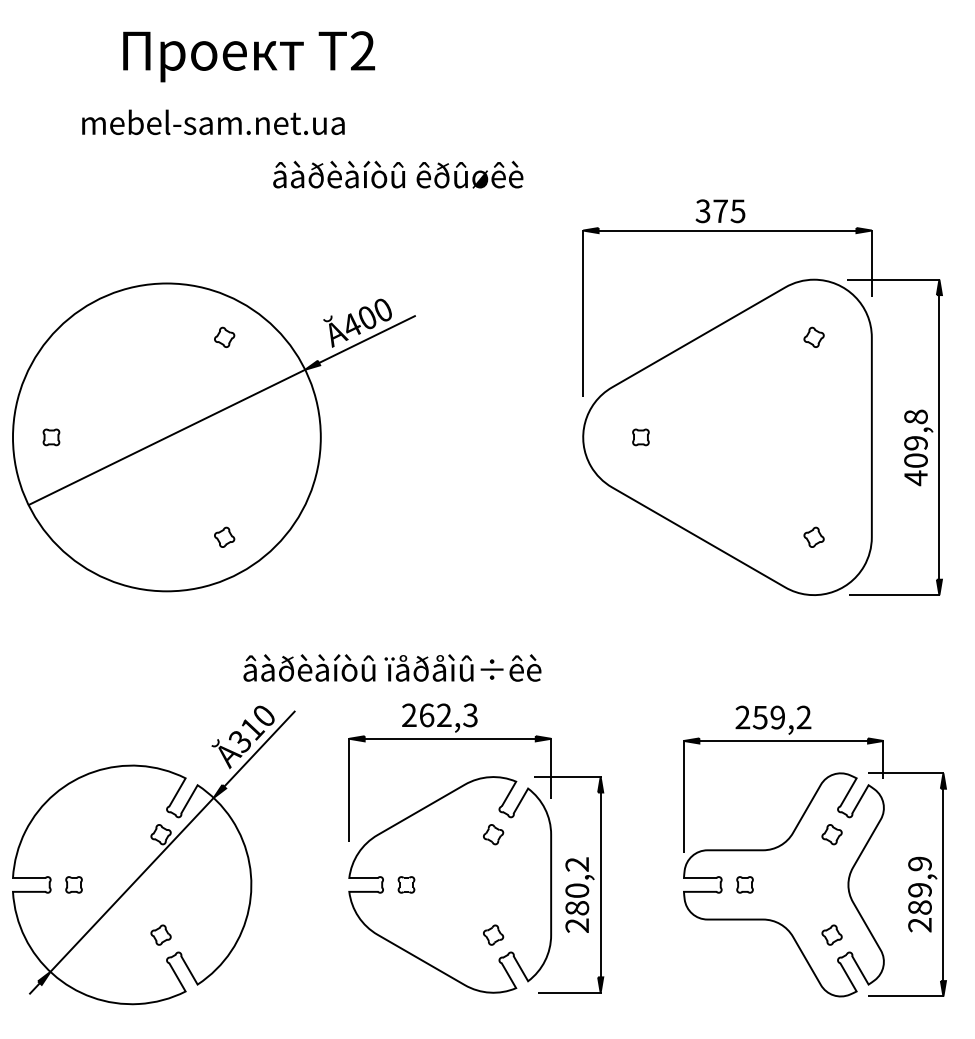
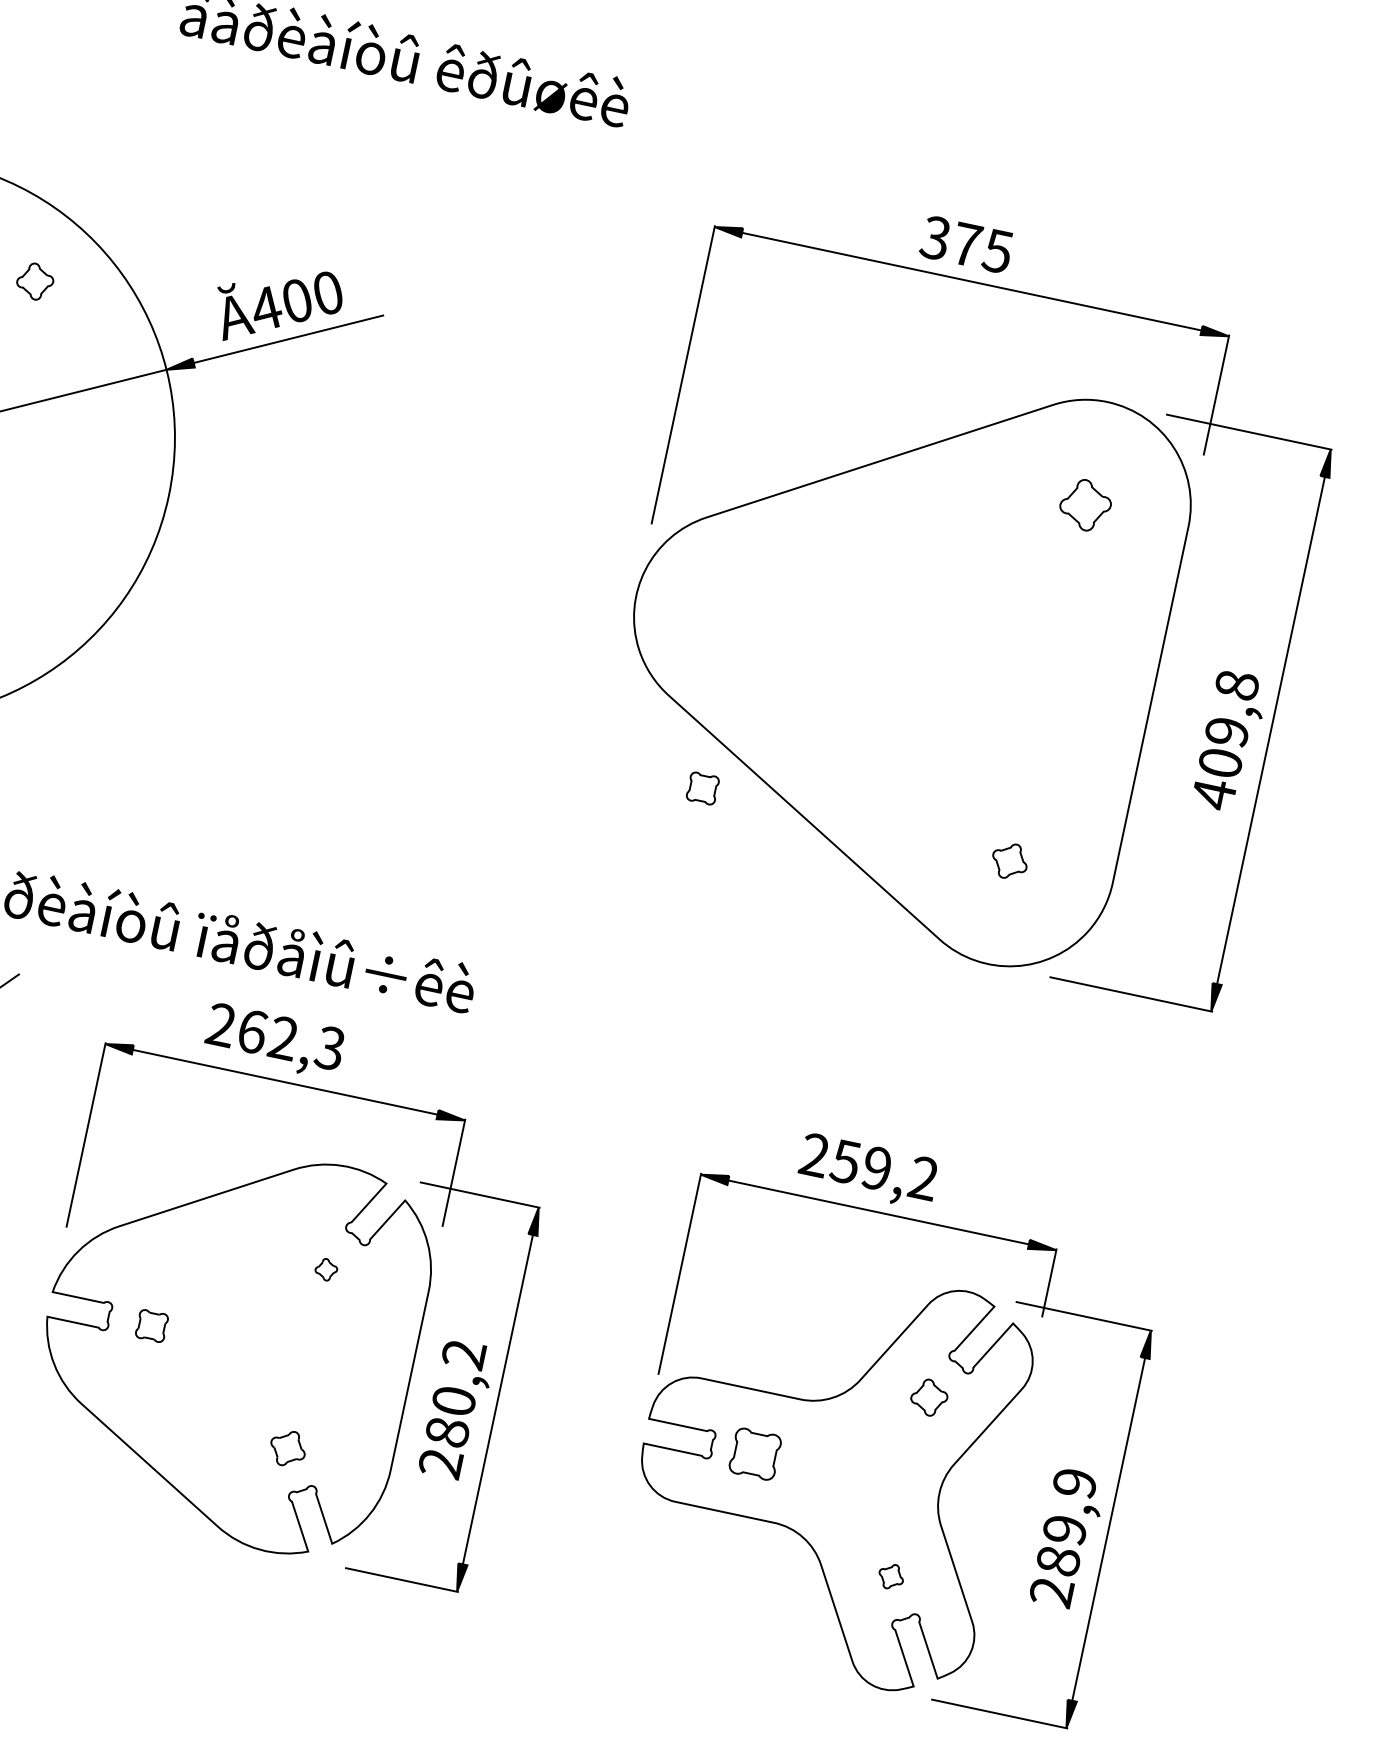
part: (813, 336) -> (1084, 503), size x1.4
part: (640, 437) -> (702, 788), moved
part: (493, 834) -> (326, 1269), size x0.6
part: (744, 884) -> (754, 1453), size x1.6
part: (831, 934) -> (890, 1575), size x0.7

